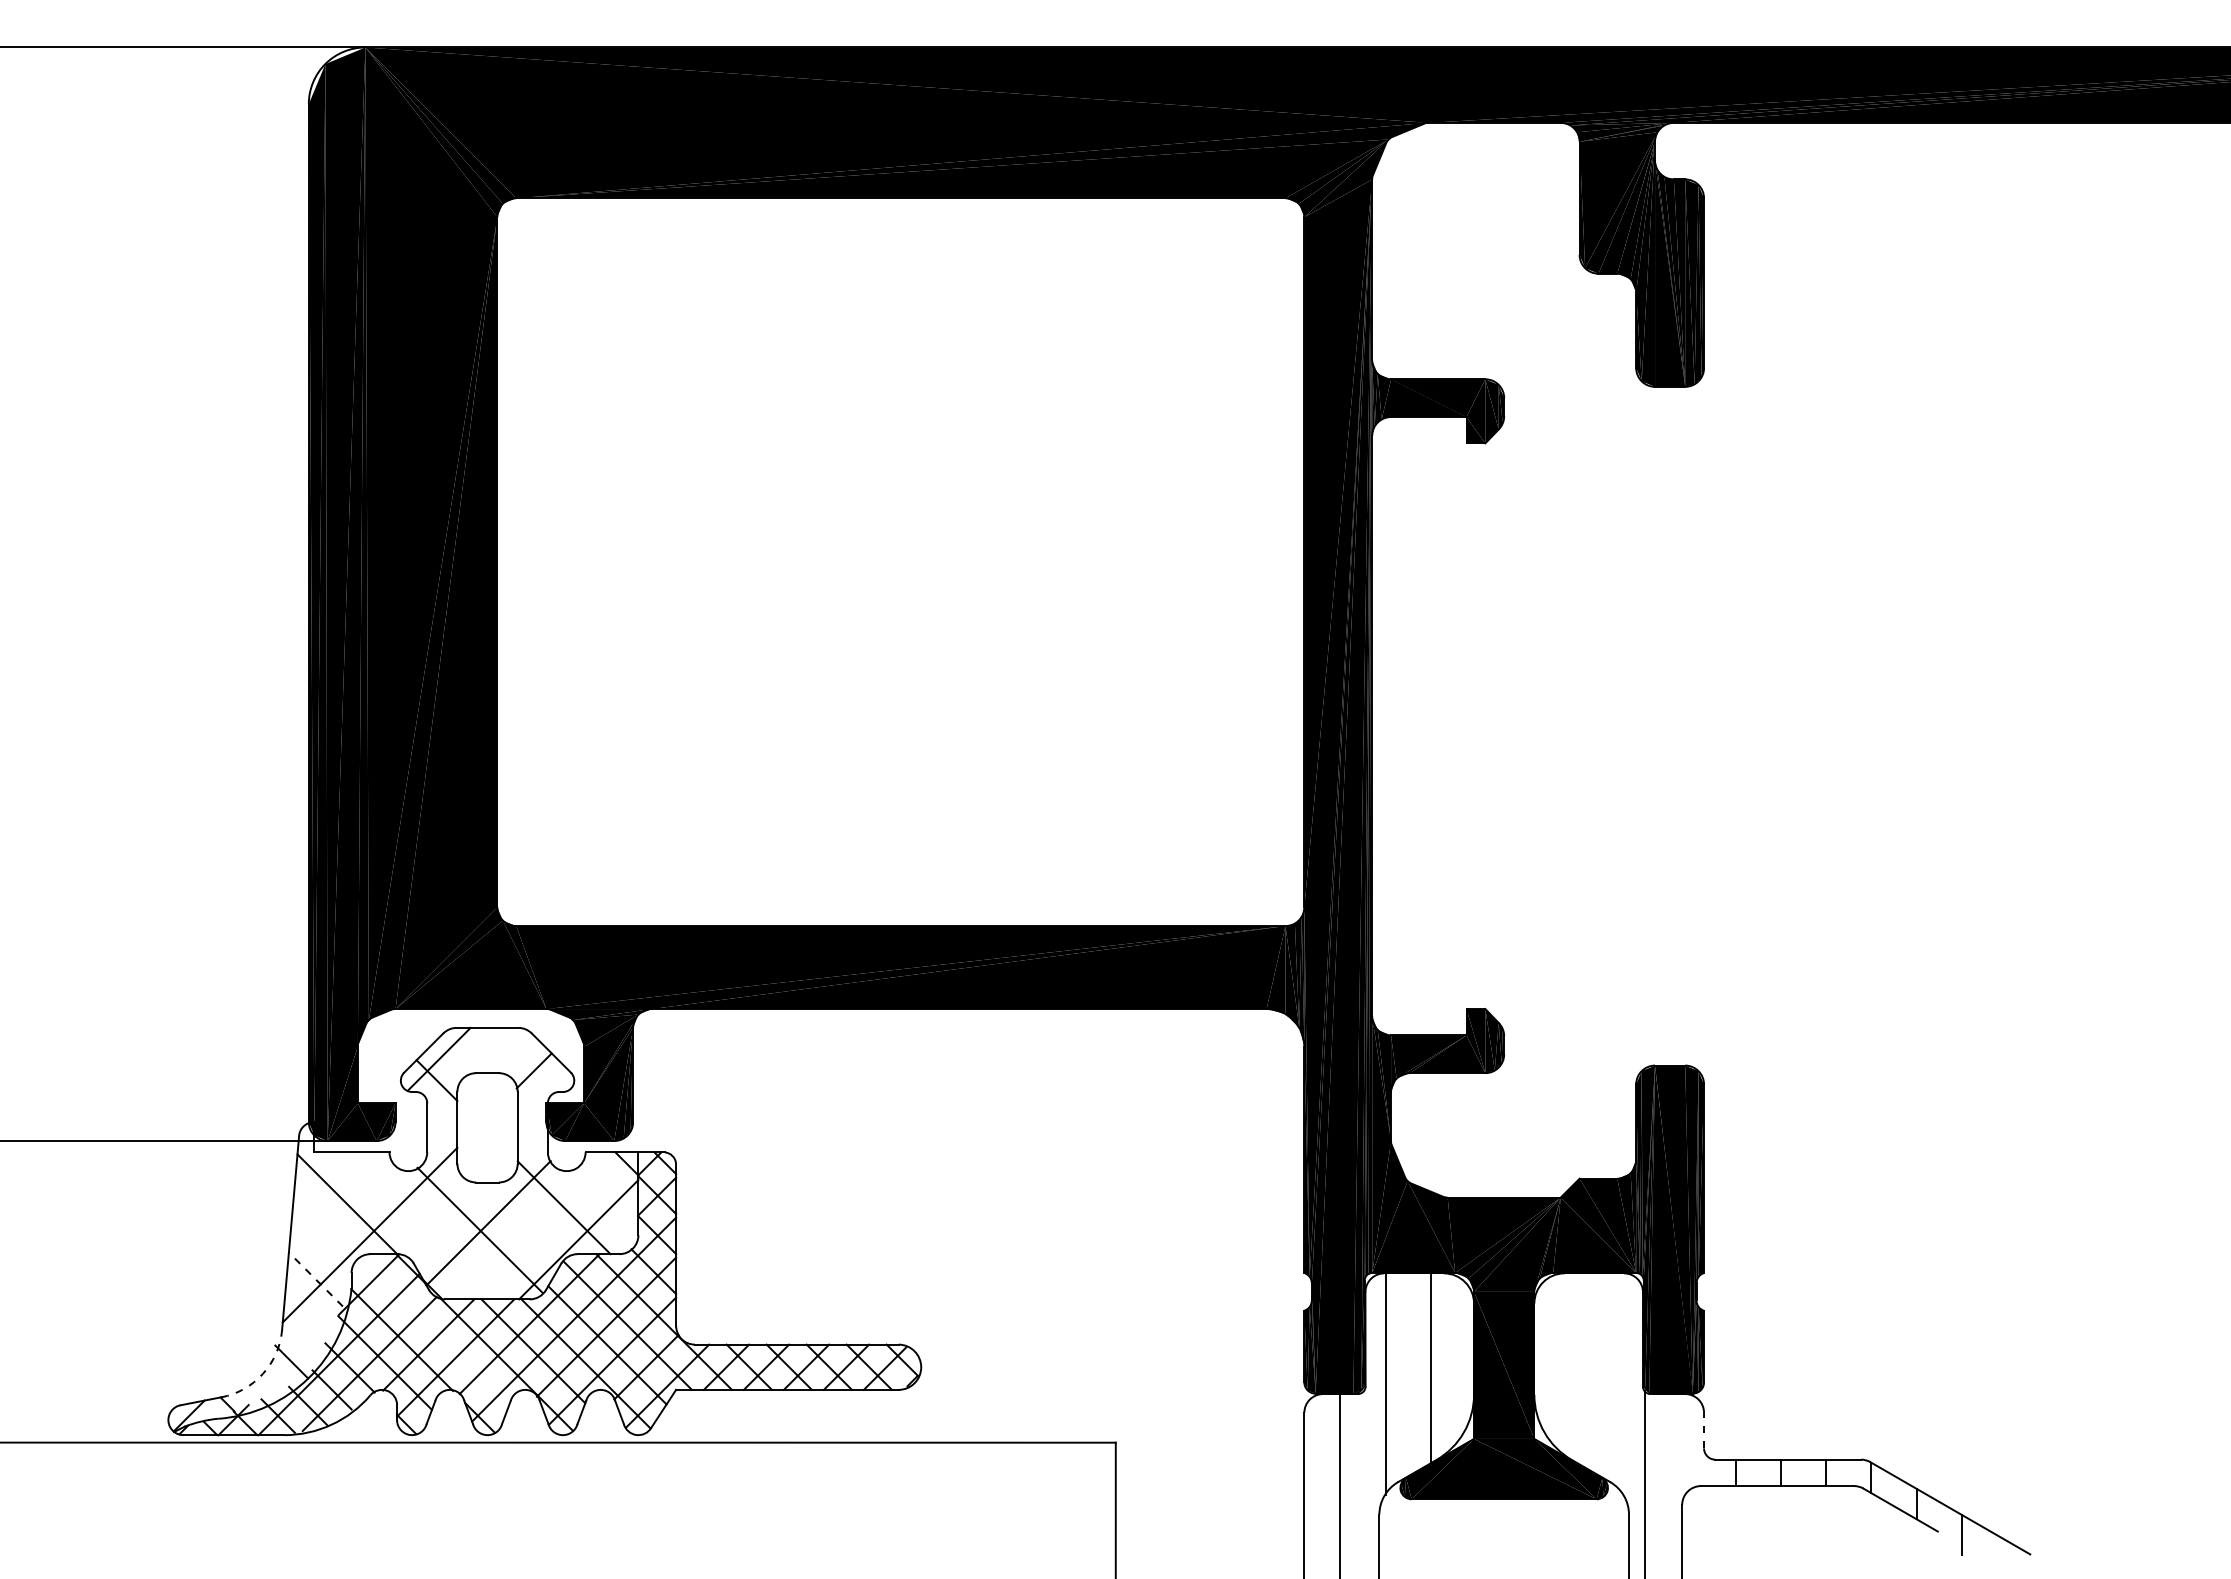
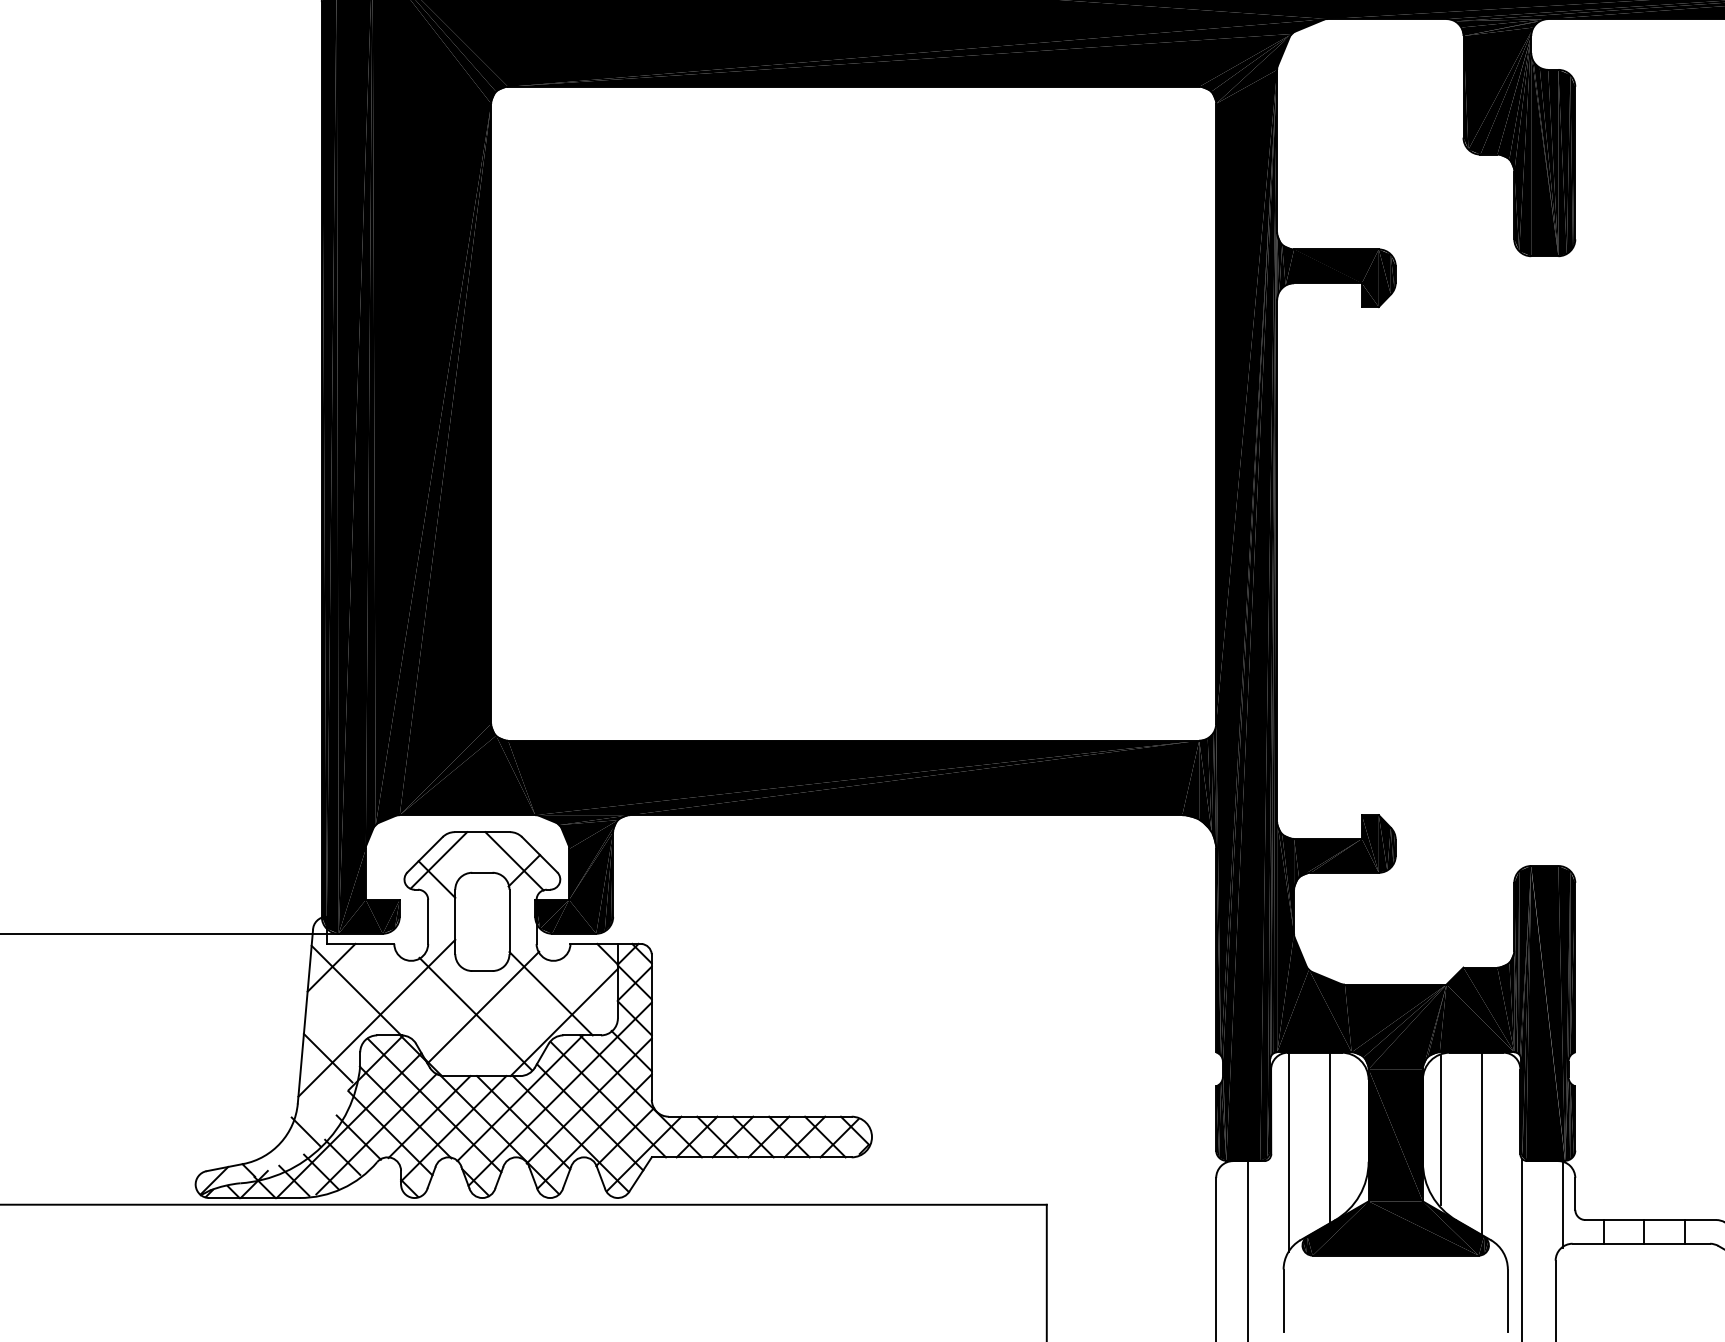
line: (522, 1059) -> (513, 860), added
line: (319, 1178) -> (331, 967), added
line: (315, 1279) -> (327, 1058), dashed -> solid
line: (433, 1331) -> (433, 1104), added
line: (1554, 1359) -> (1440, 1130), added
arc: (263, 1373) -> (281, 1142), dashed -> solid
line: (1599, 1374) -> (1481, 1143), added
line: (1704, 1430) -> (1575, 1193), dashed -> solid
line: (1690, 1442) -> (1563, 1204), added

